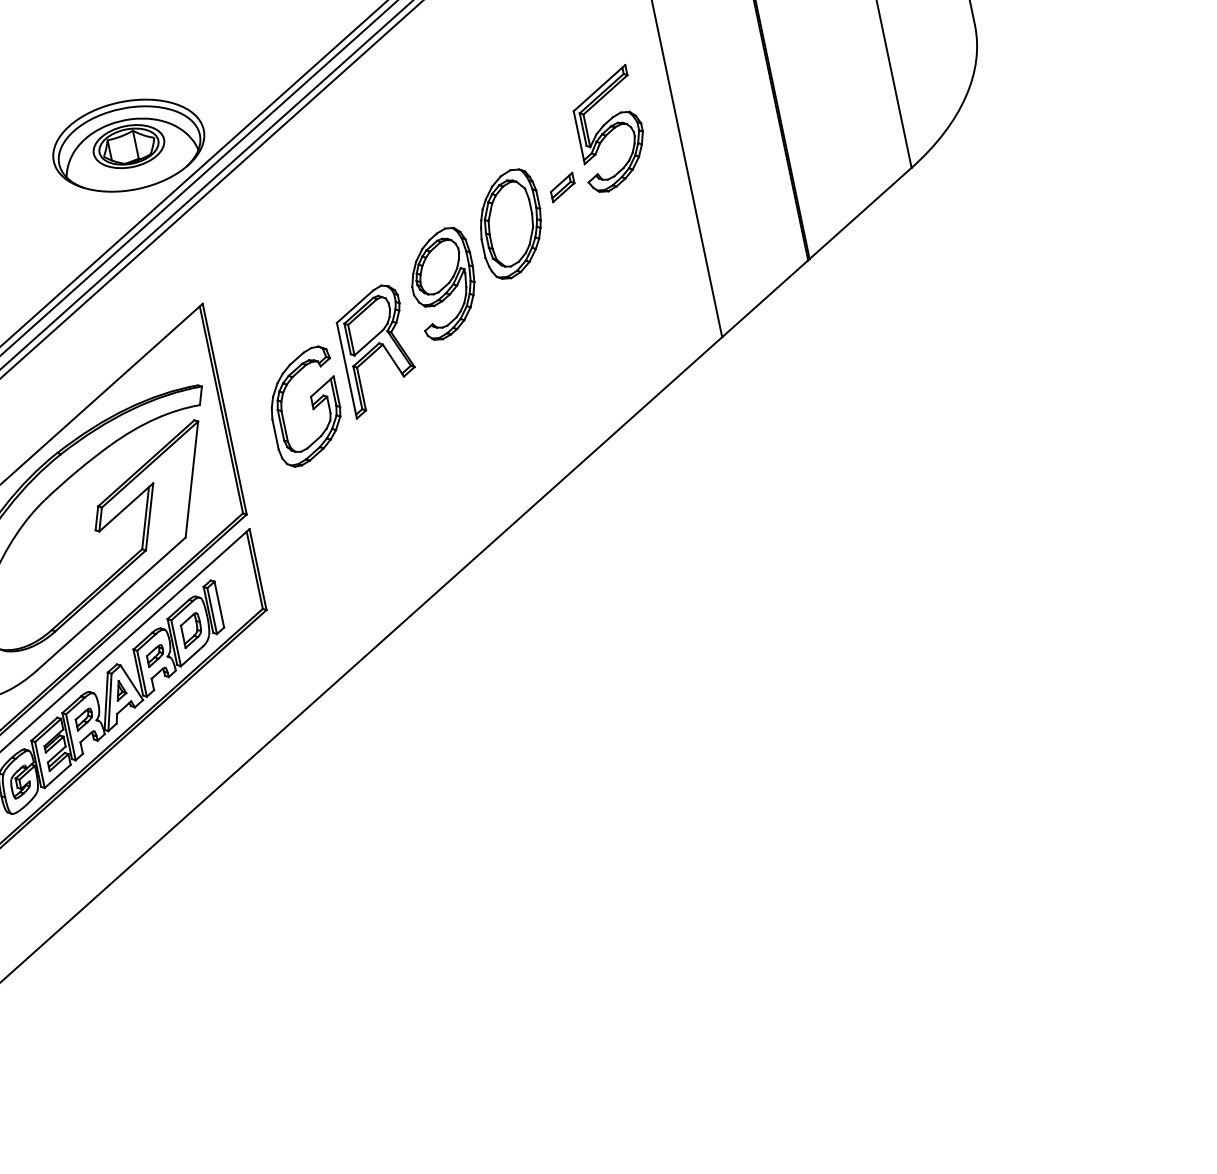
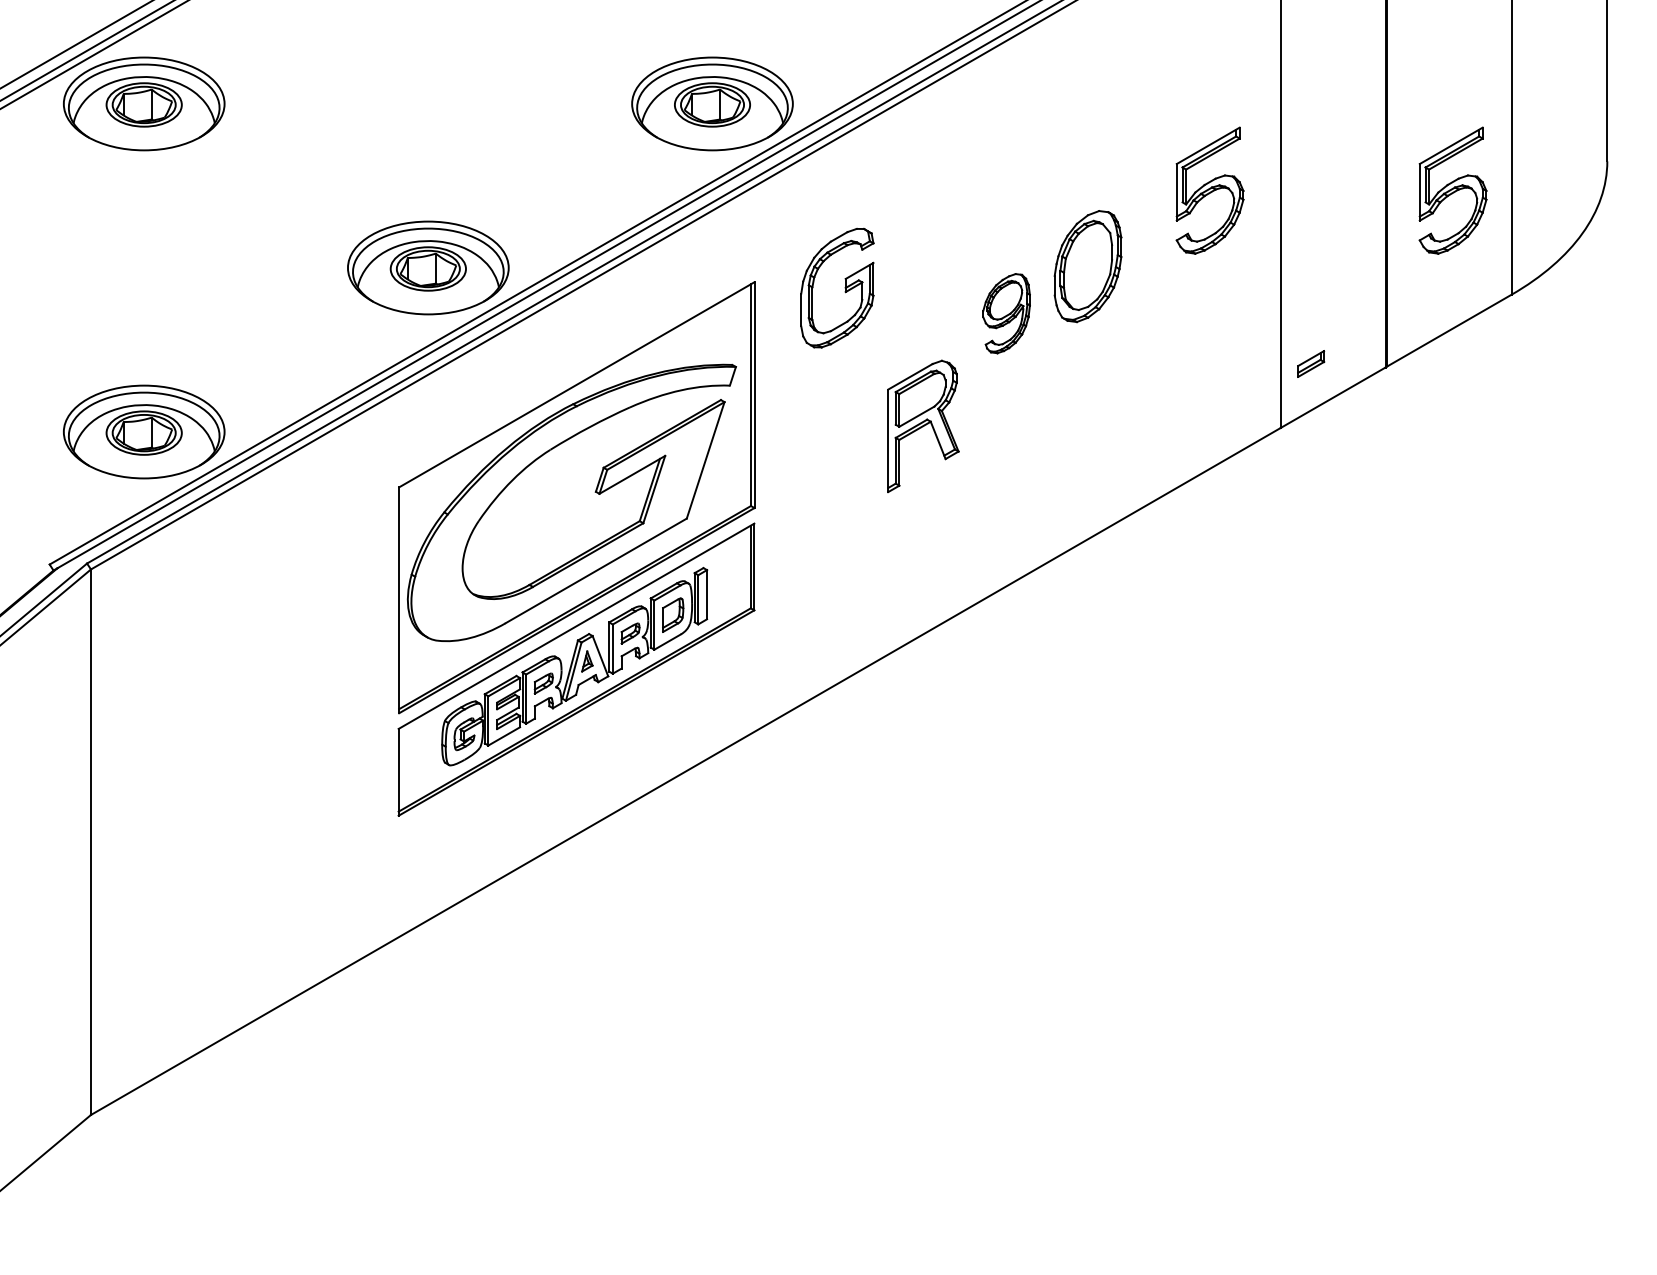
part: (836, 82) -> (1452, 190), added
part: (562, 186) -> (1311, 363), moved
part: (443, 283) -> (1006, 313), size x0.7
part: (376, 349) -> (923, 425), moved
part: (311, 405) -> (844, 287), moved

